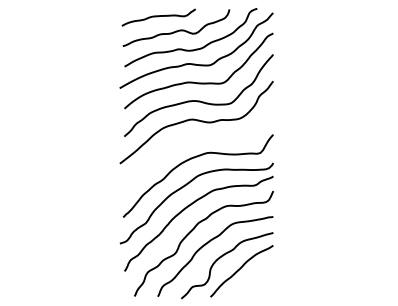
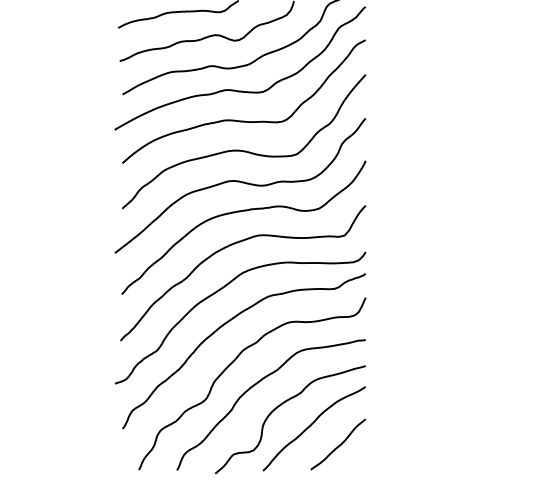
curve: (195, 139) -> (238, 213), added
curve: (257, 280) -> (339, 443), added

